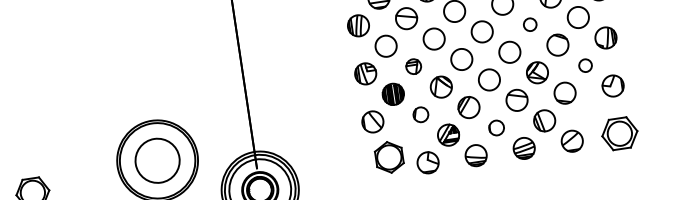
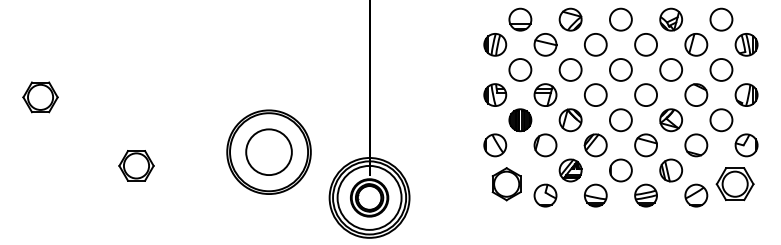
circle: (529, 24) -> (670, 69), size x1.67
circle: (585, 65) -> (721, 120), size x1.67
part: (413, 66) -> (545, 94), size x1.43
part: (420, 114) -> (545, 145), size x1.43
part: (496, 128) -> (620, 170), size x1.43
part: (619, 134) -> (734, 184), moved

